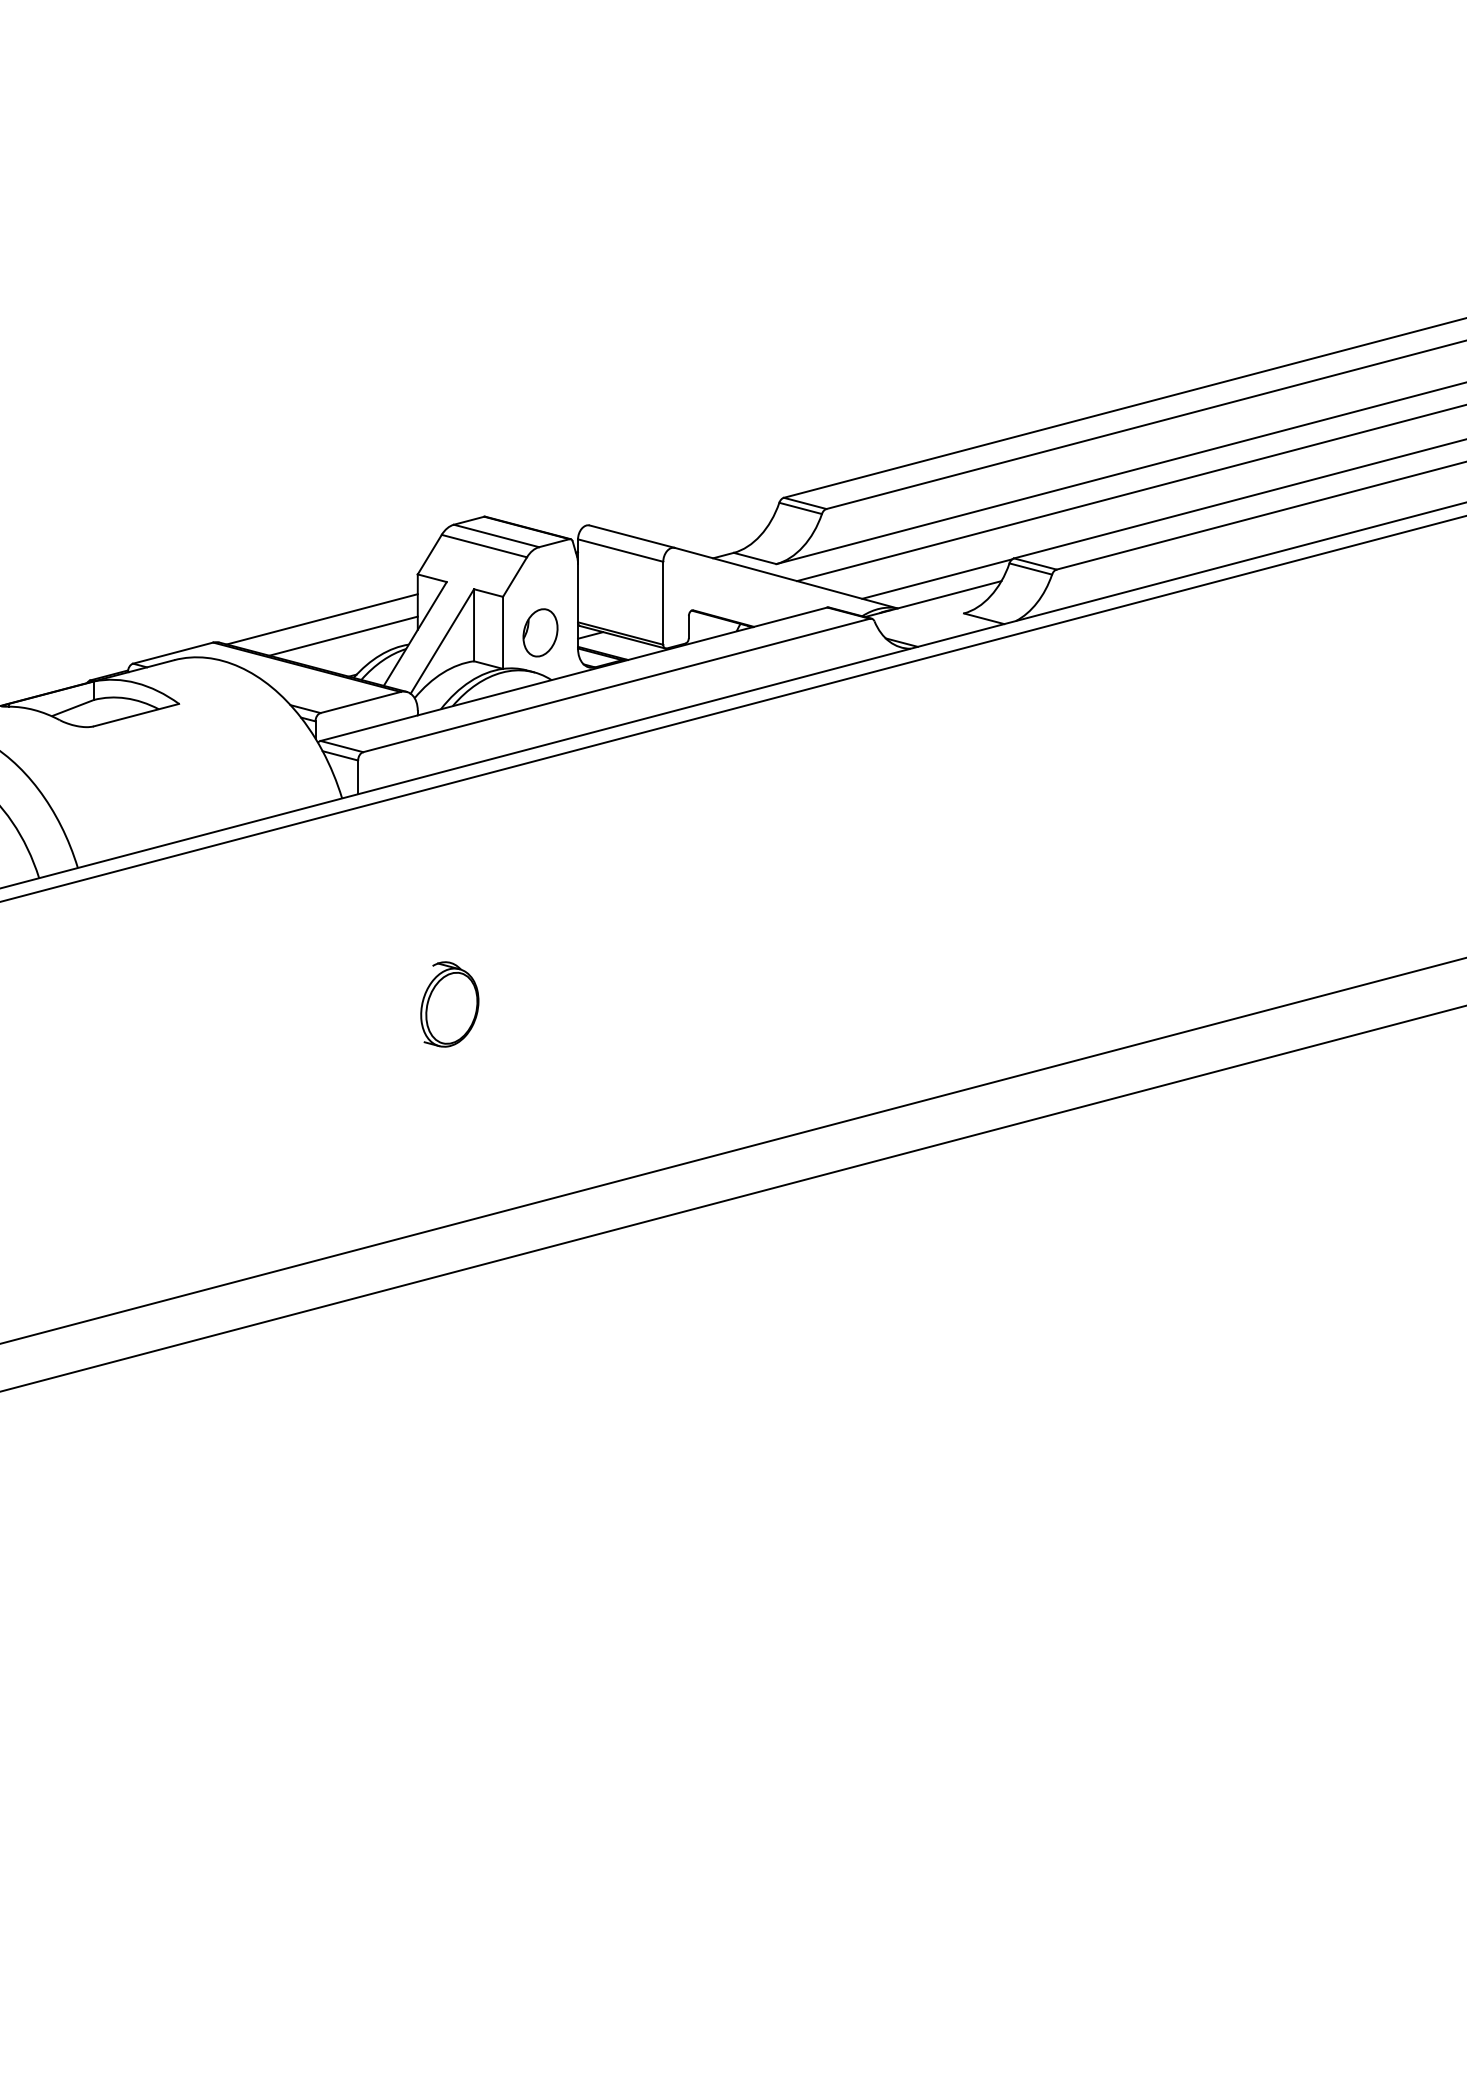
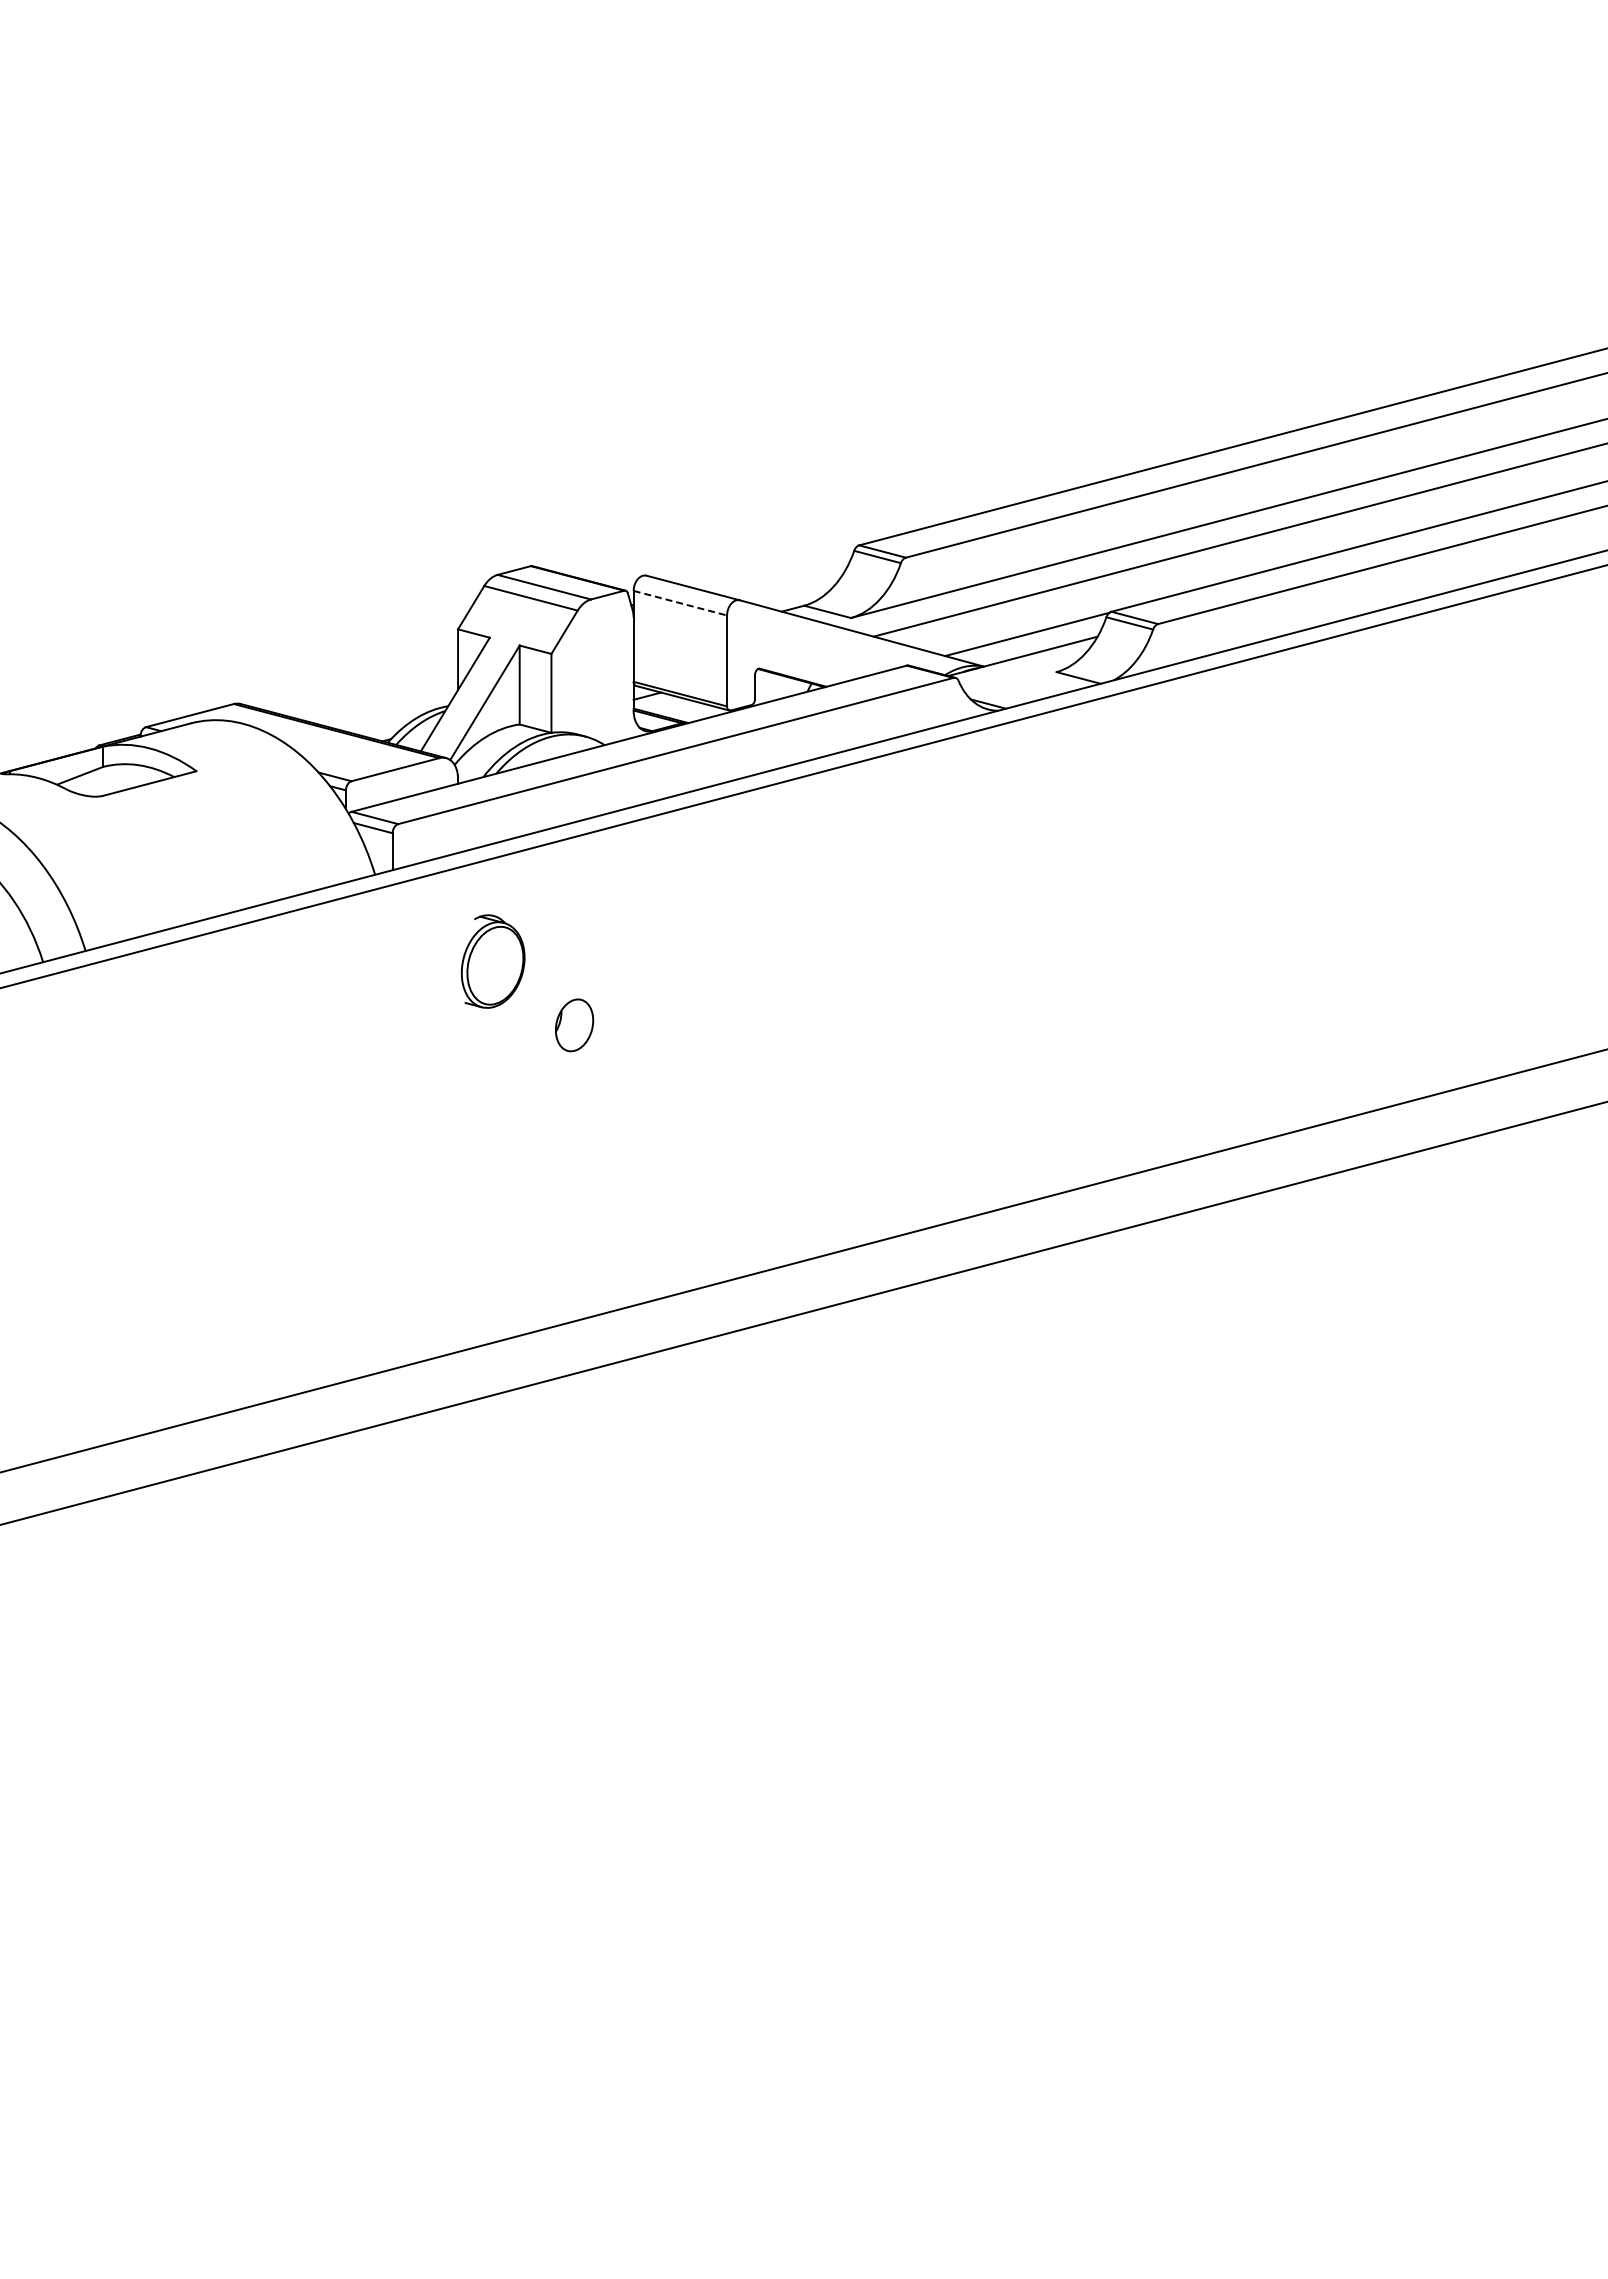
line: (620, 550) -> (680, 603), solid -> dashed
line: (322, 619) -> (353, 678), removed
part: (540, 632) -> (574, 1025), moved
line: (343, 635) -> (376, 696), removed
part: (449, 1004) -> (492, 961), moved

